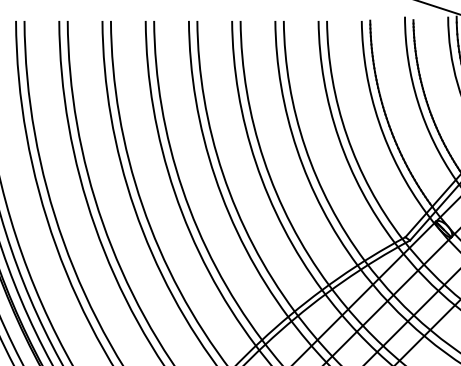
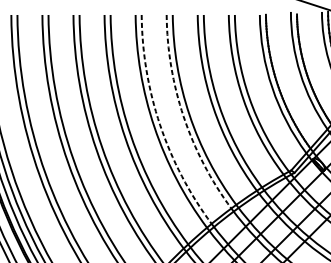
arc: (255, 162) -> (183, 116), solid -> dashed
arc: (222, 173) -> (159, 124), solid -> dashed

